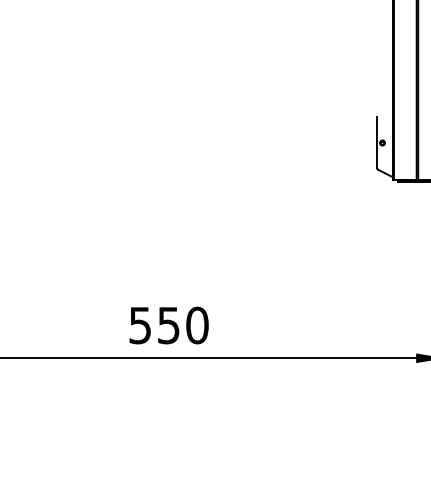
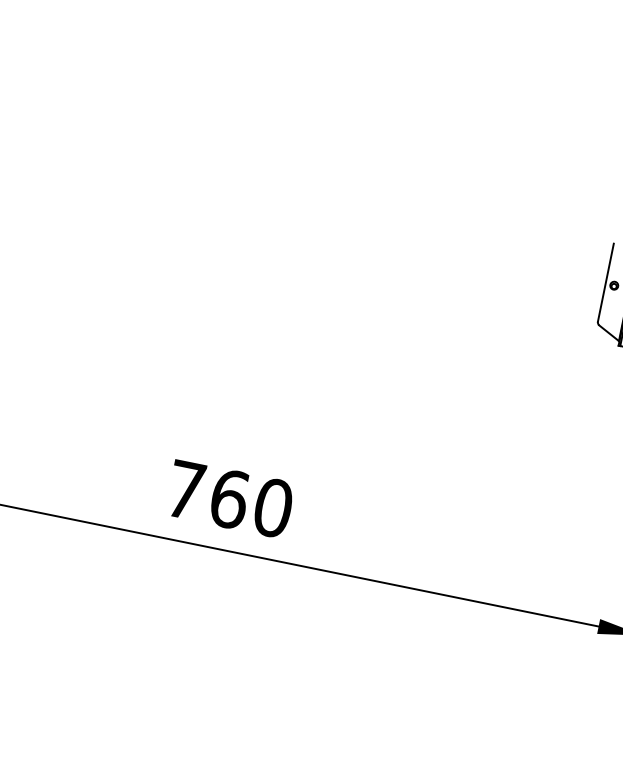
text: (154, 325) -> (207, 494), 550 -> 760

